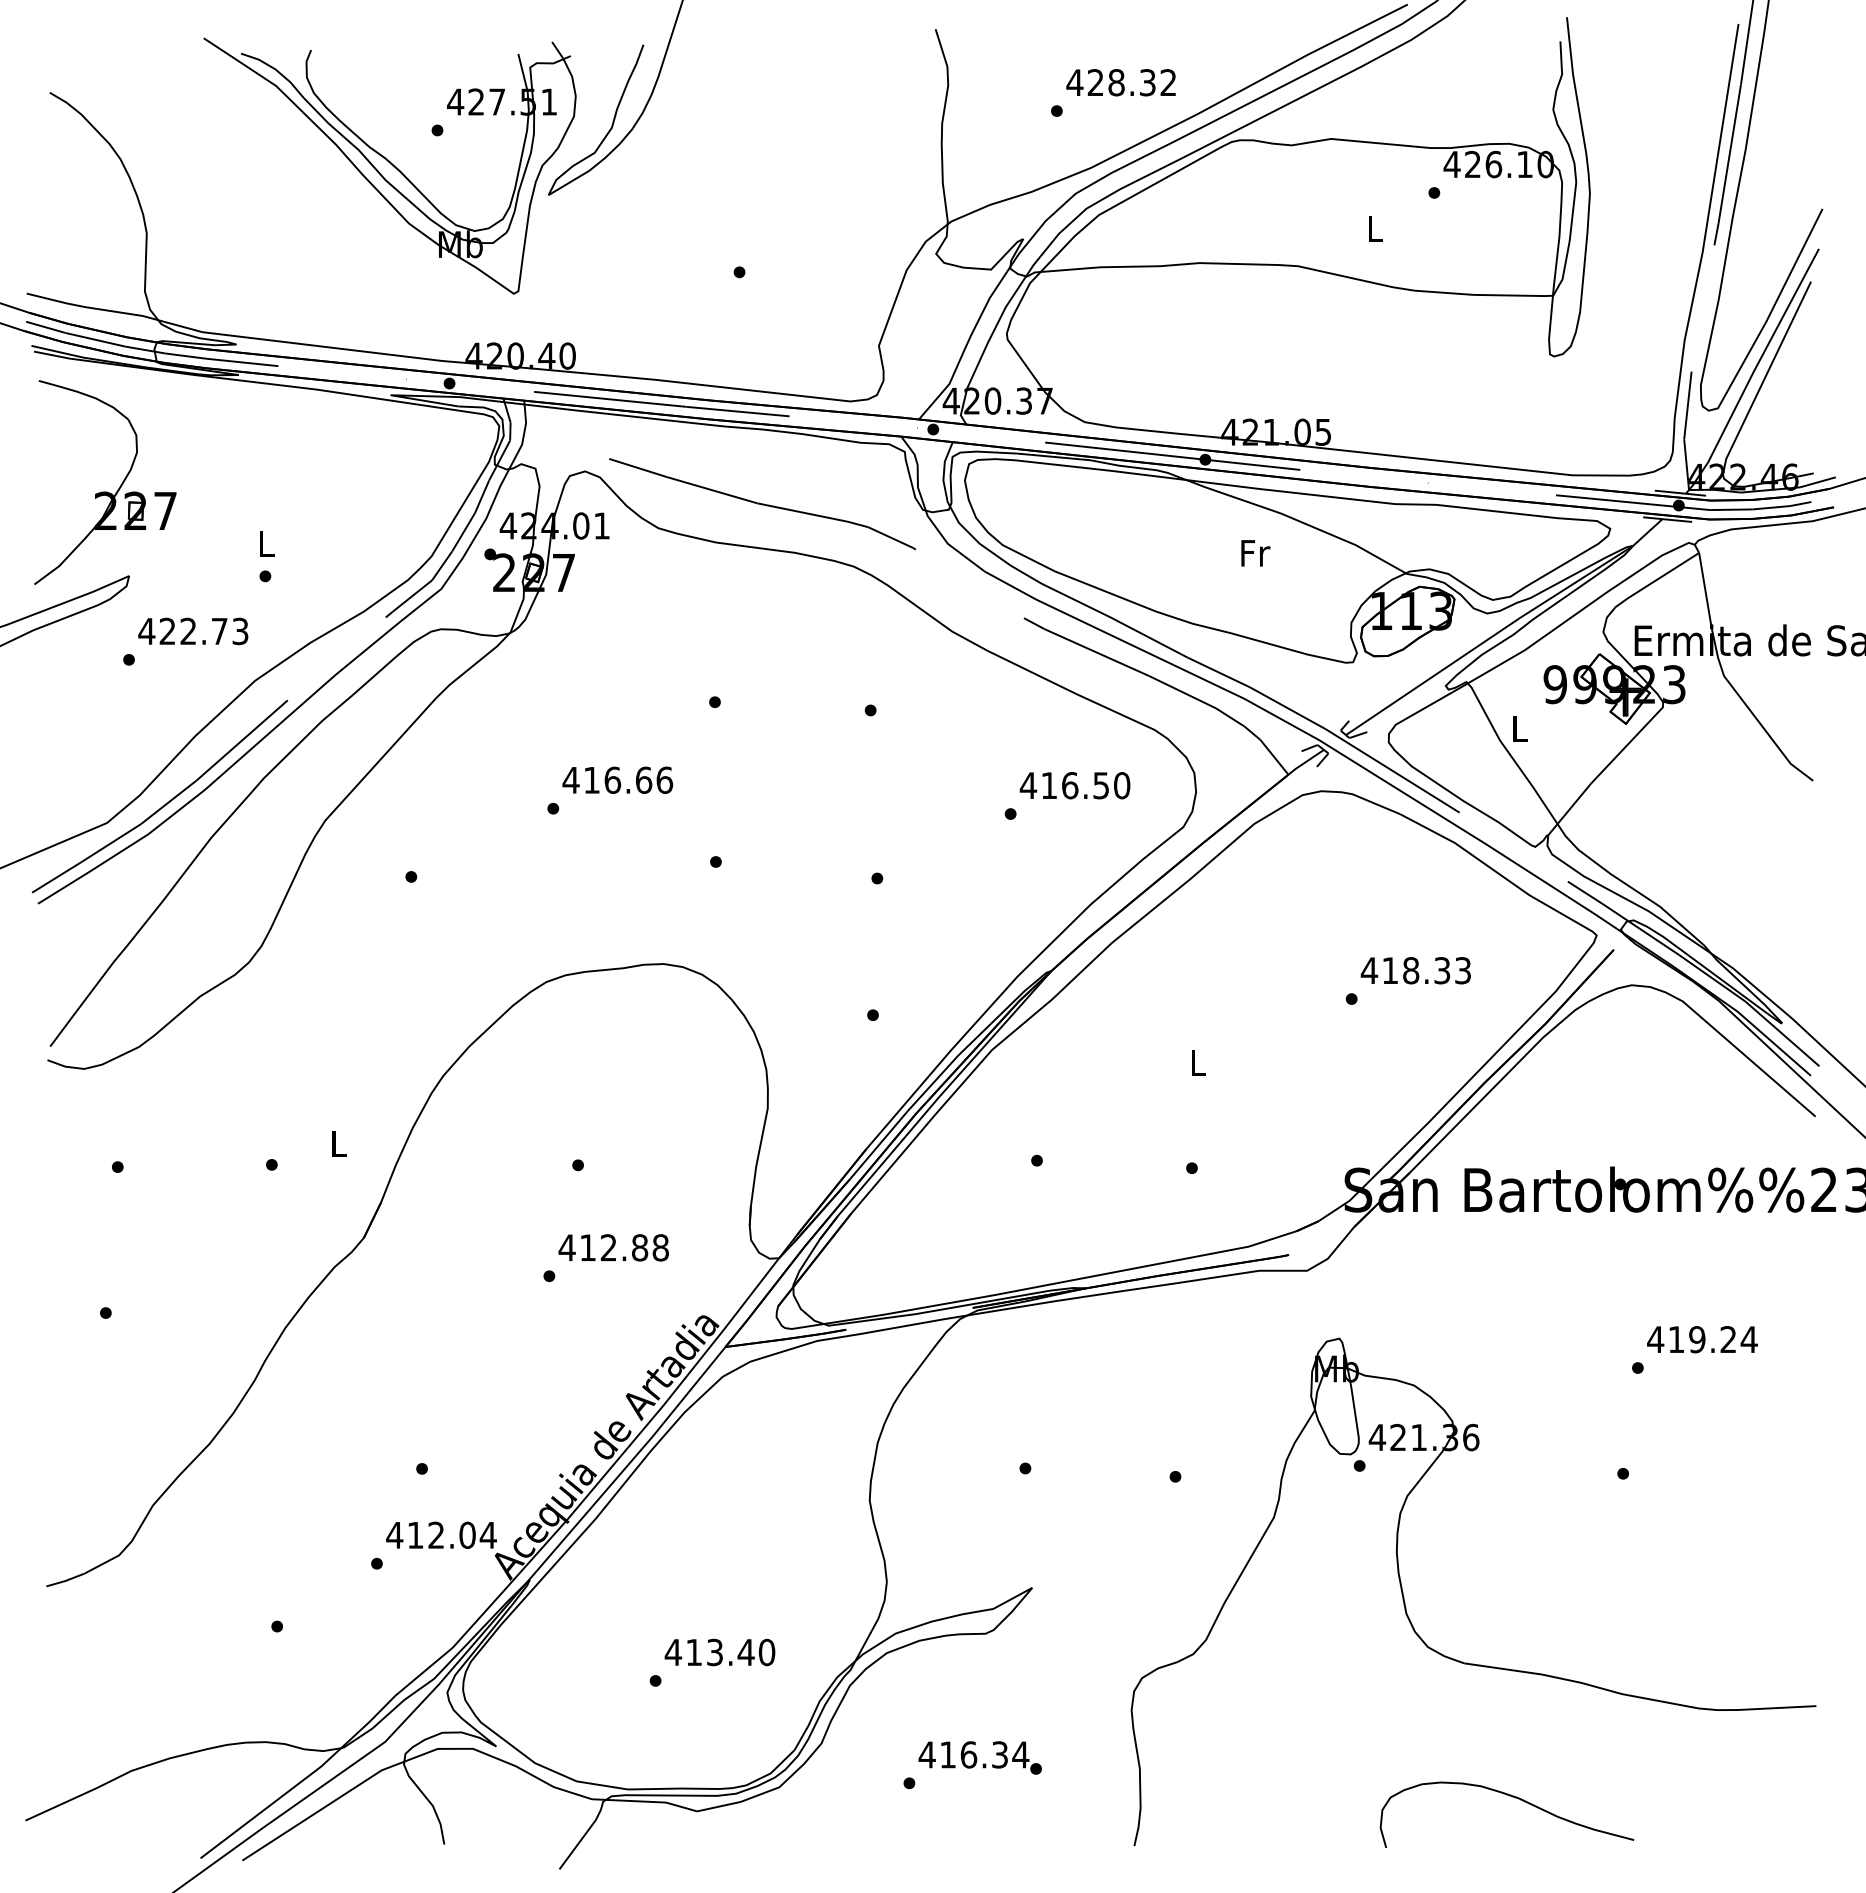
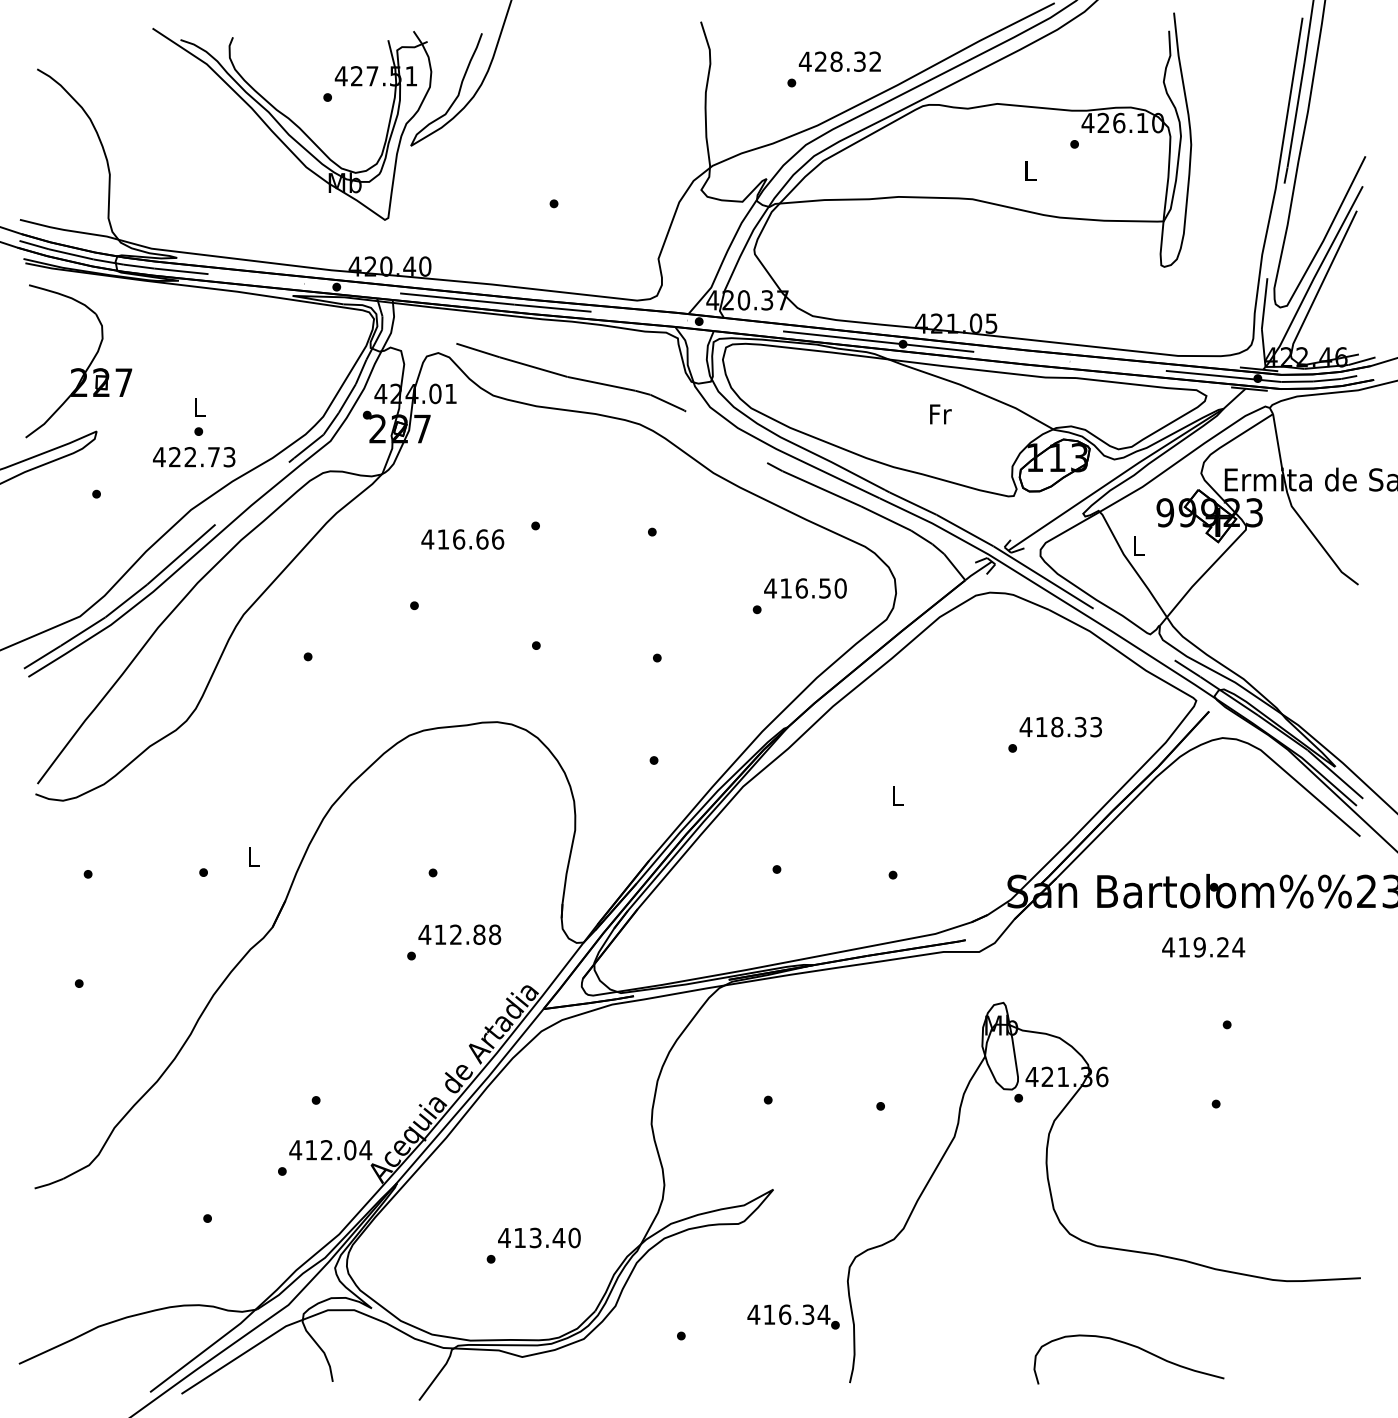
text: (193, 631) -> (194, 457), moved
text: (617, 779) -> (462, 538), moved
text: (1702, 1339) -> (1203, 947), moved
text: (979, 1757) -> (793, 1316), moved

